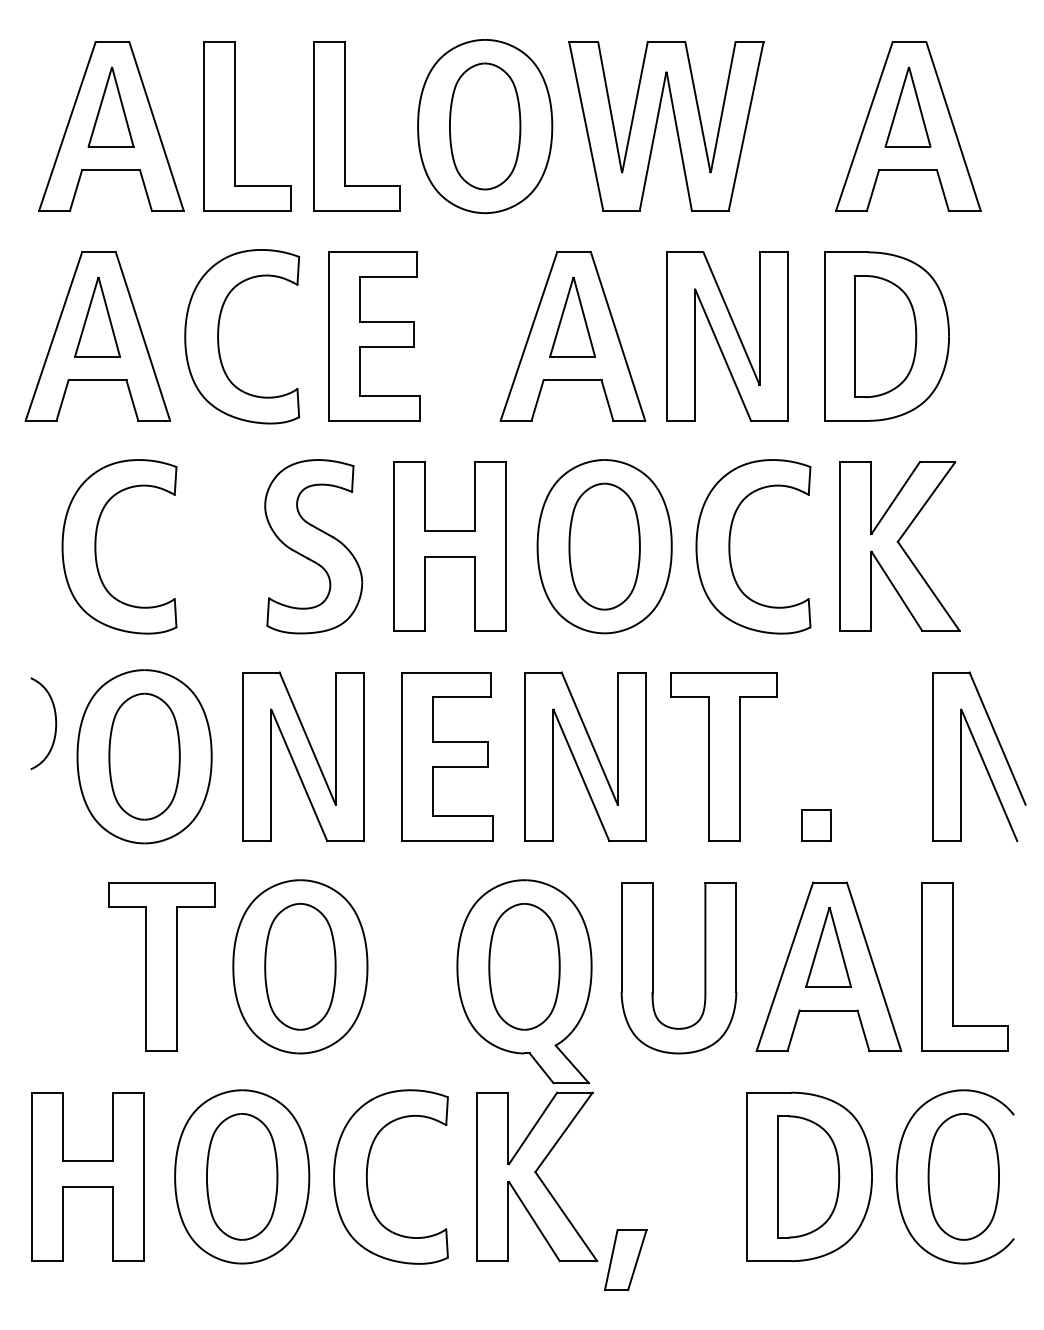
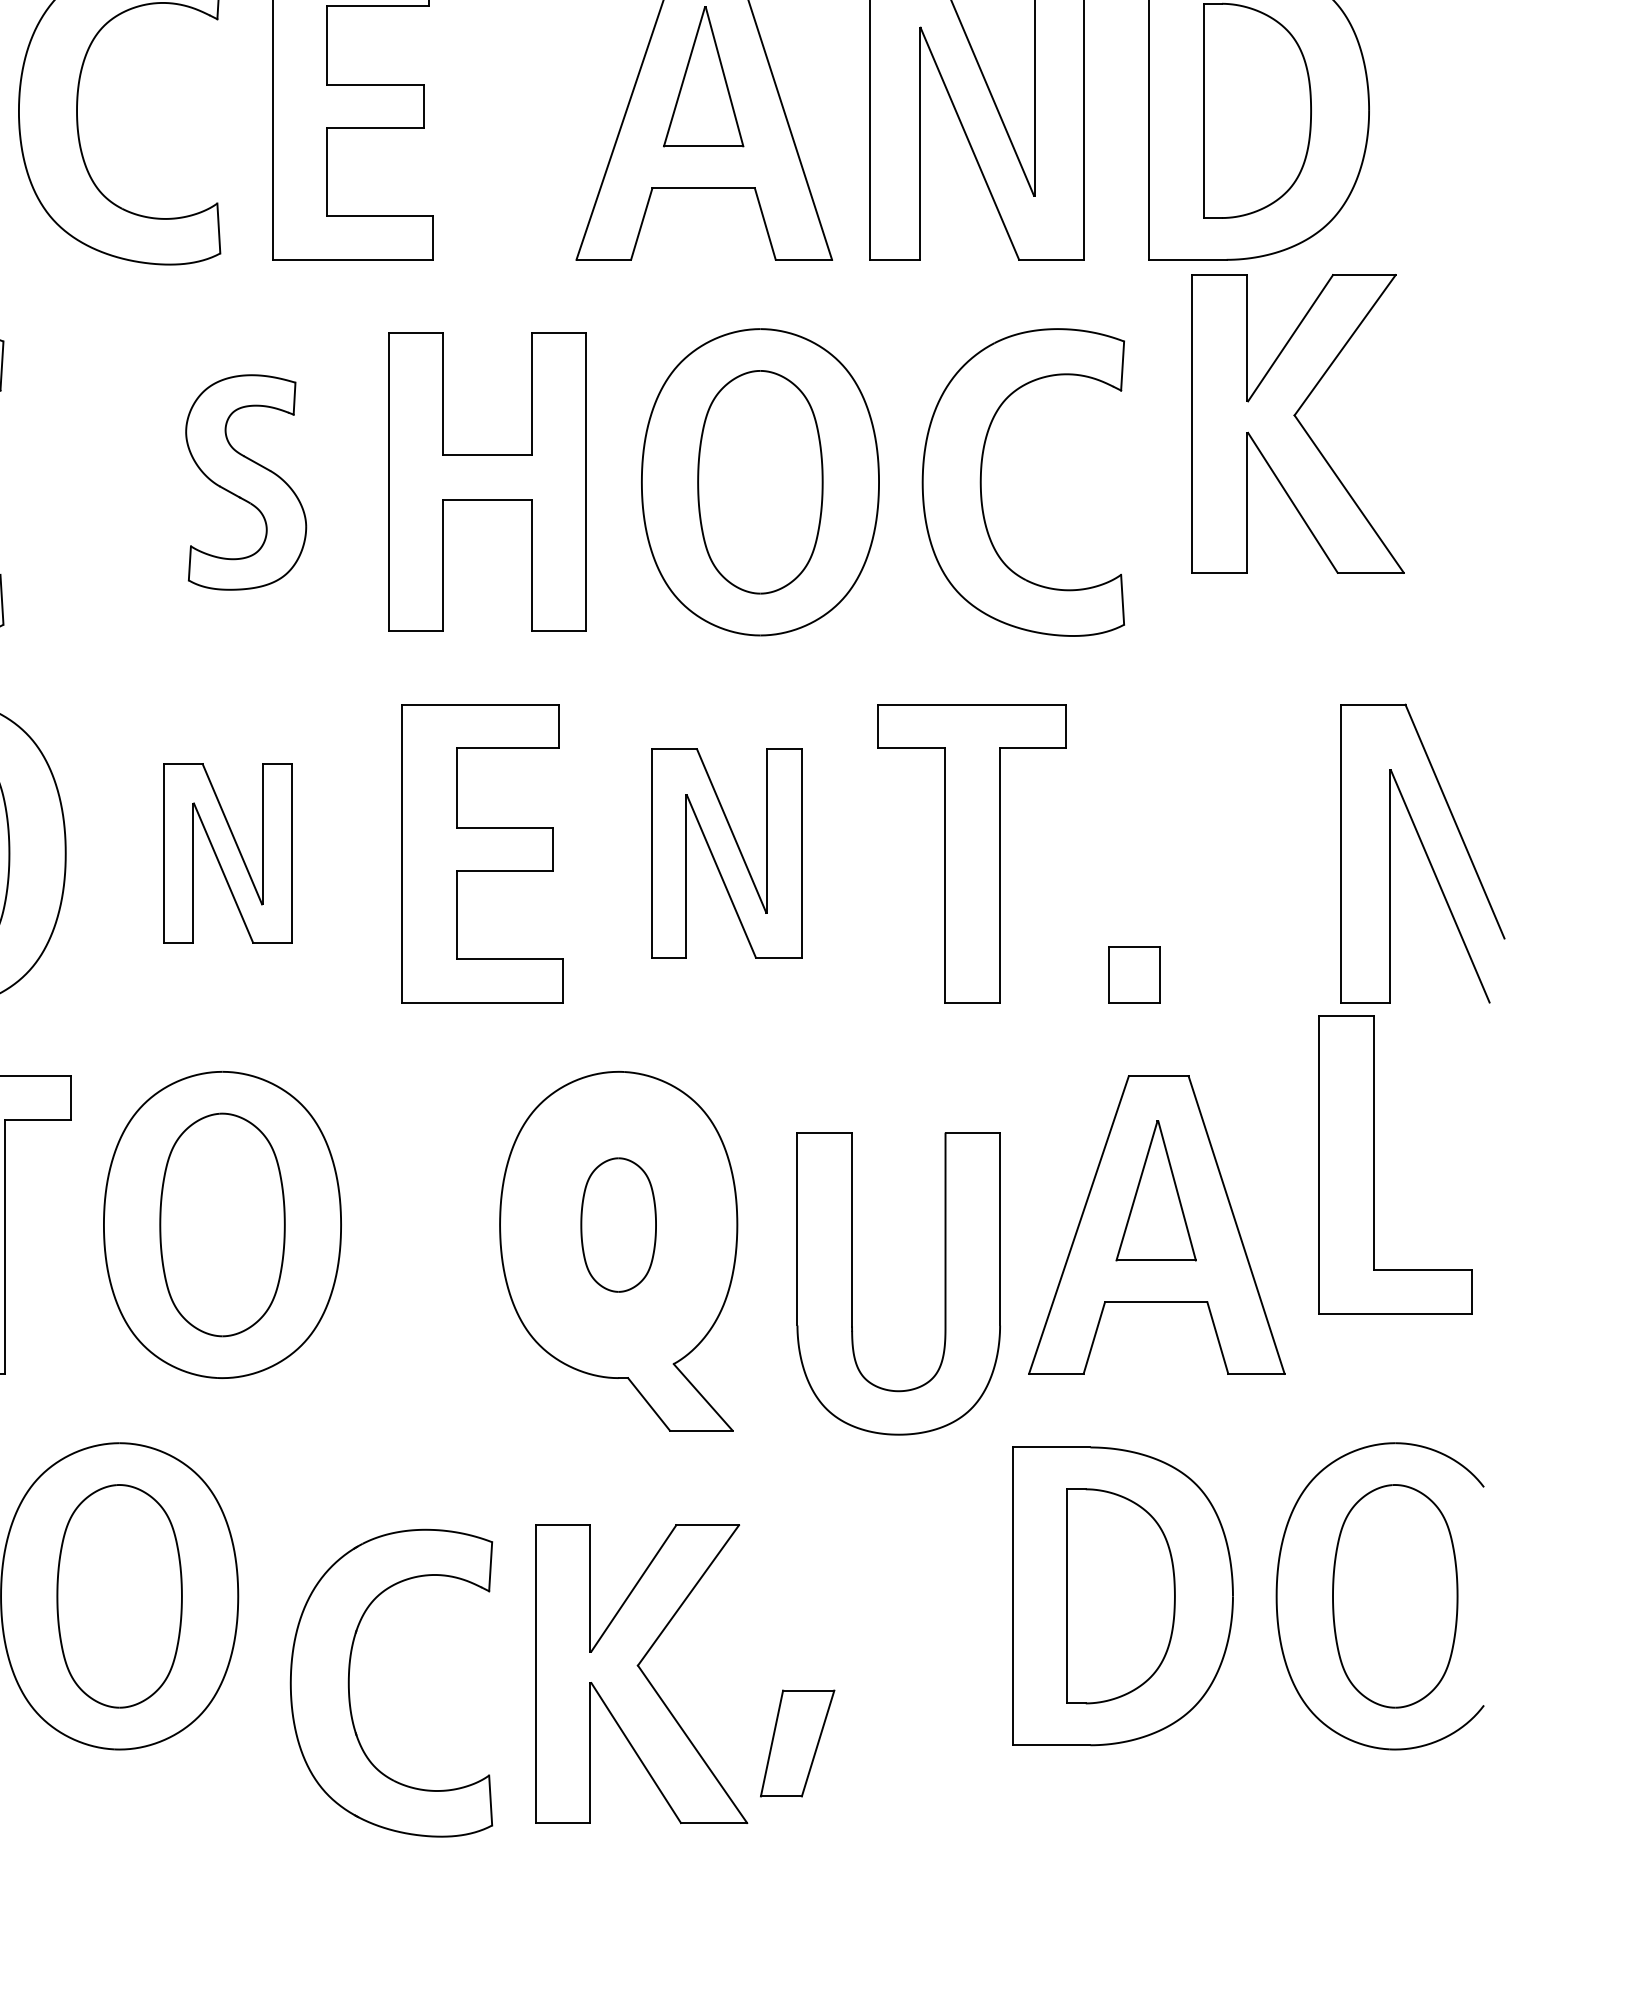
part: (313, 546) -> (245, 481), size x0.7
part: (899, 546) -> (1297, 423), moved
part: (303, 756) -> (227, 853), size x0.6
part: (585, 756) -> (726, 853), size x0.7
part: (524, 966) -> (618, 1224), size x0.6
part: (953, 966) -> (1375, 1164), moved
part: (653, 968) -> (853, 1284), moved
part: (367, 1176) -> (349, 1682), moved
part: (537, 1176) -> (641, 1673), moved

